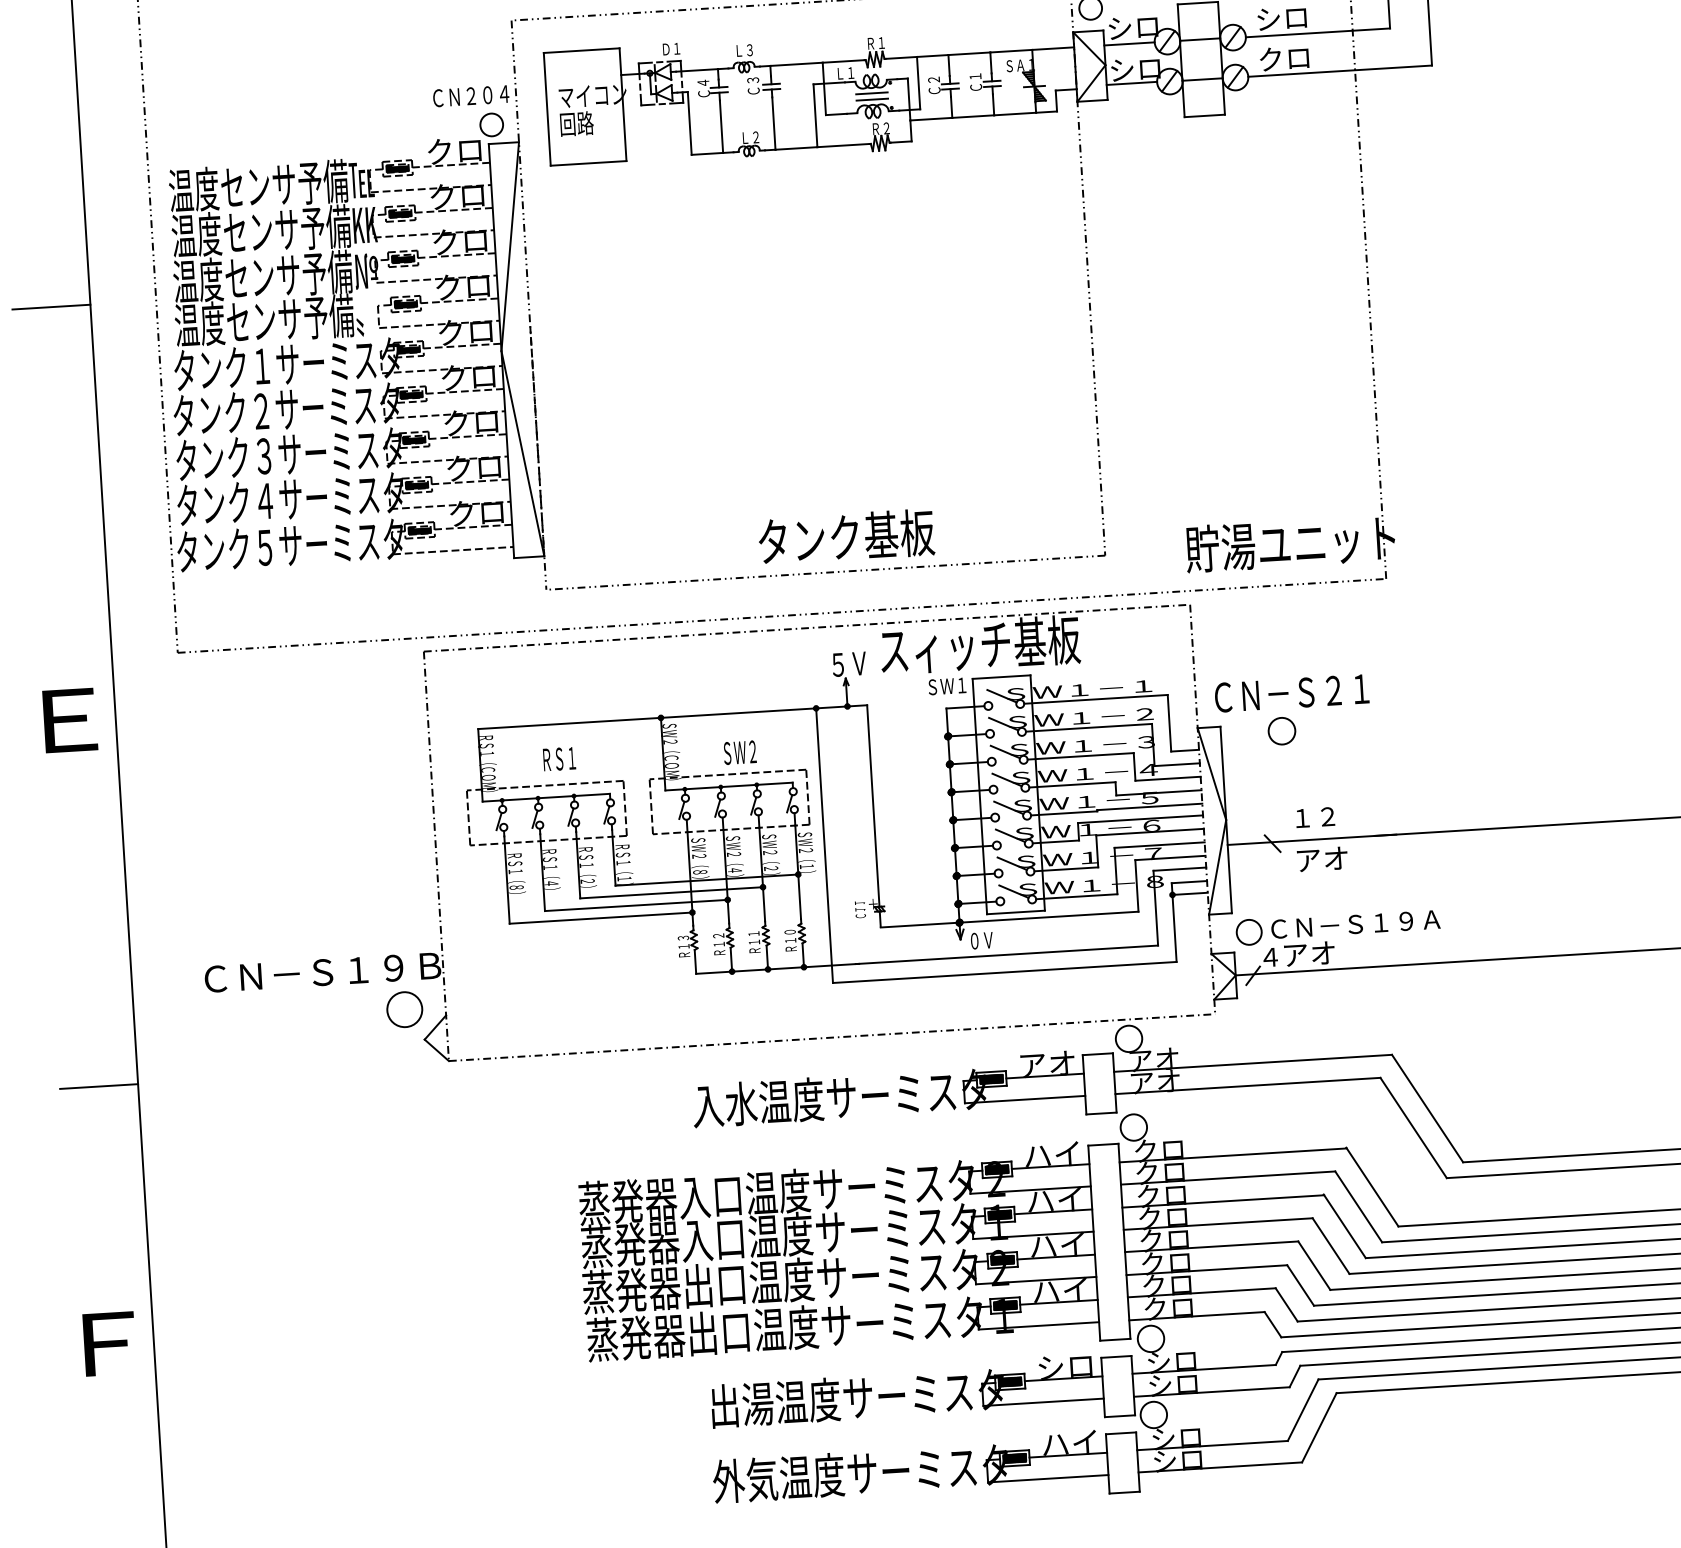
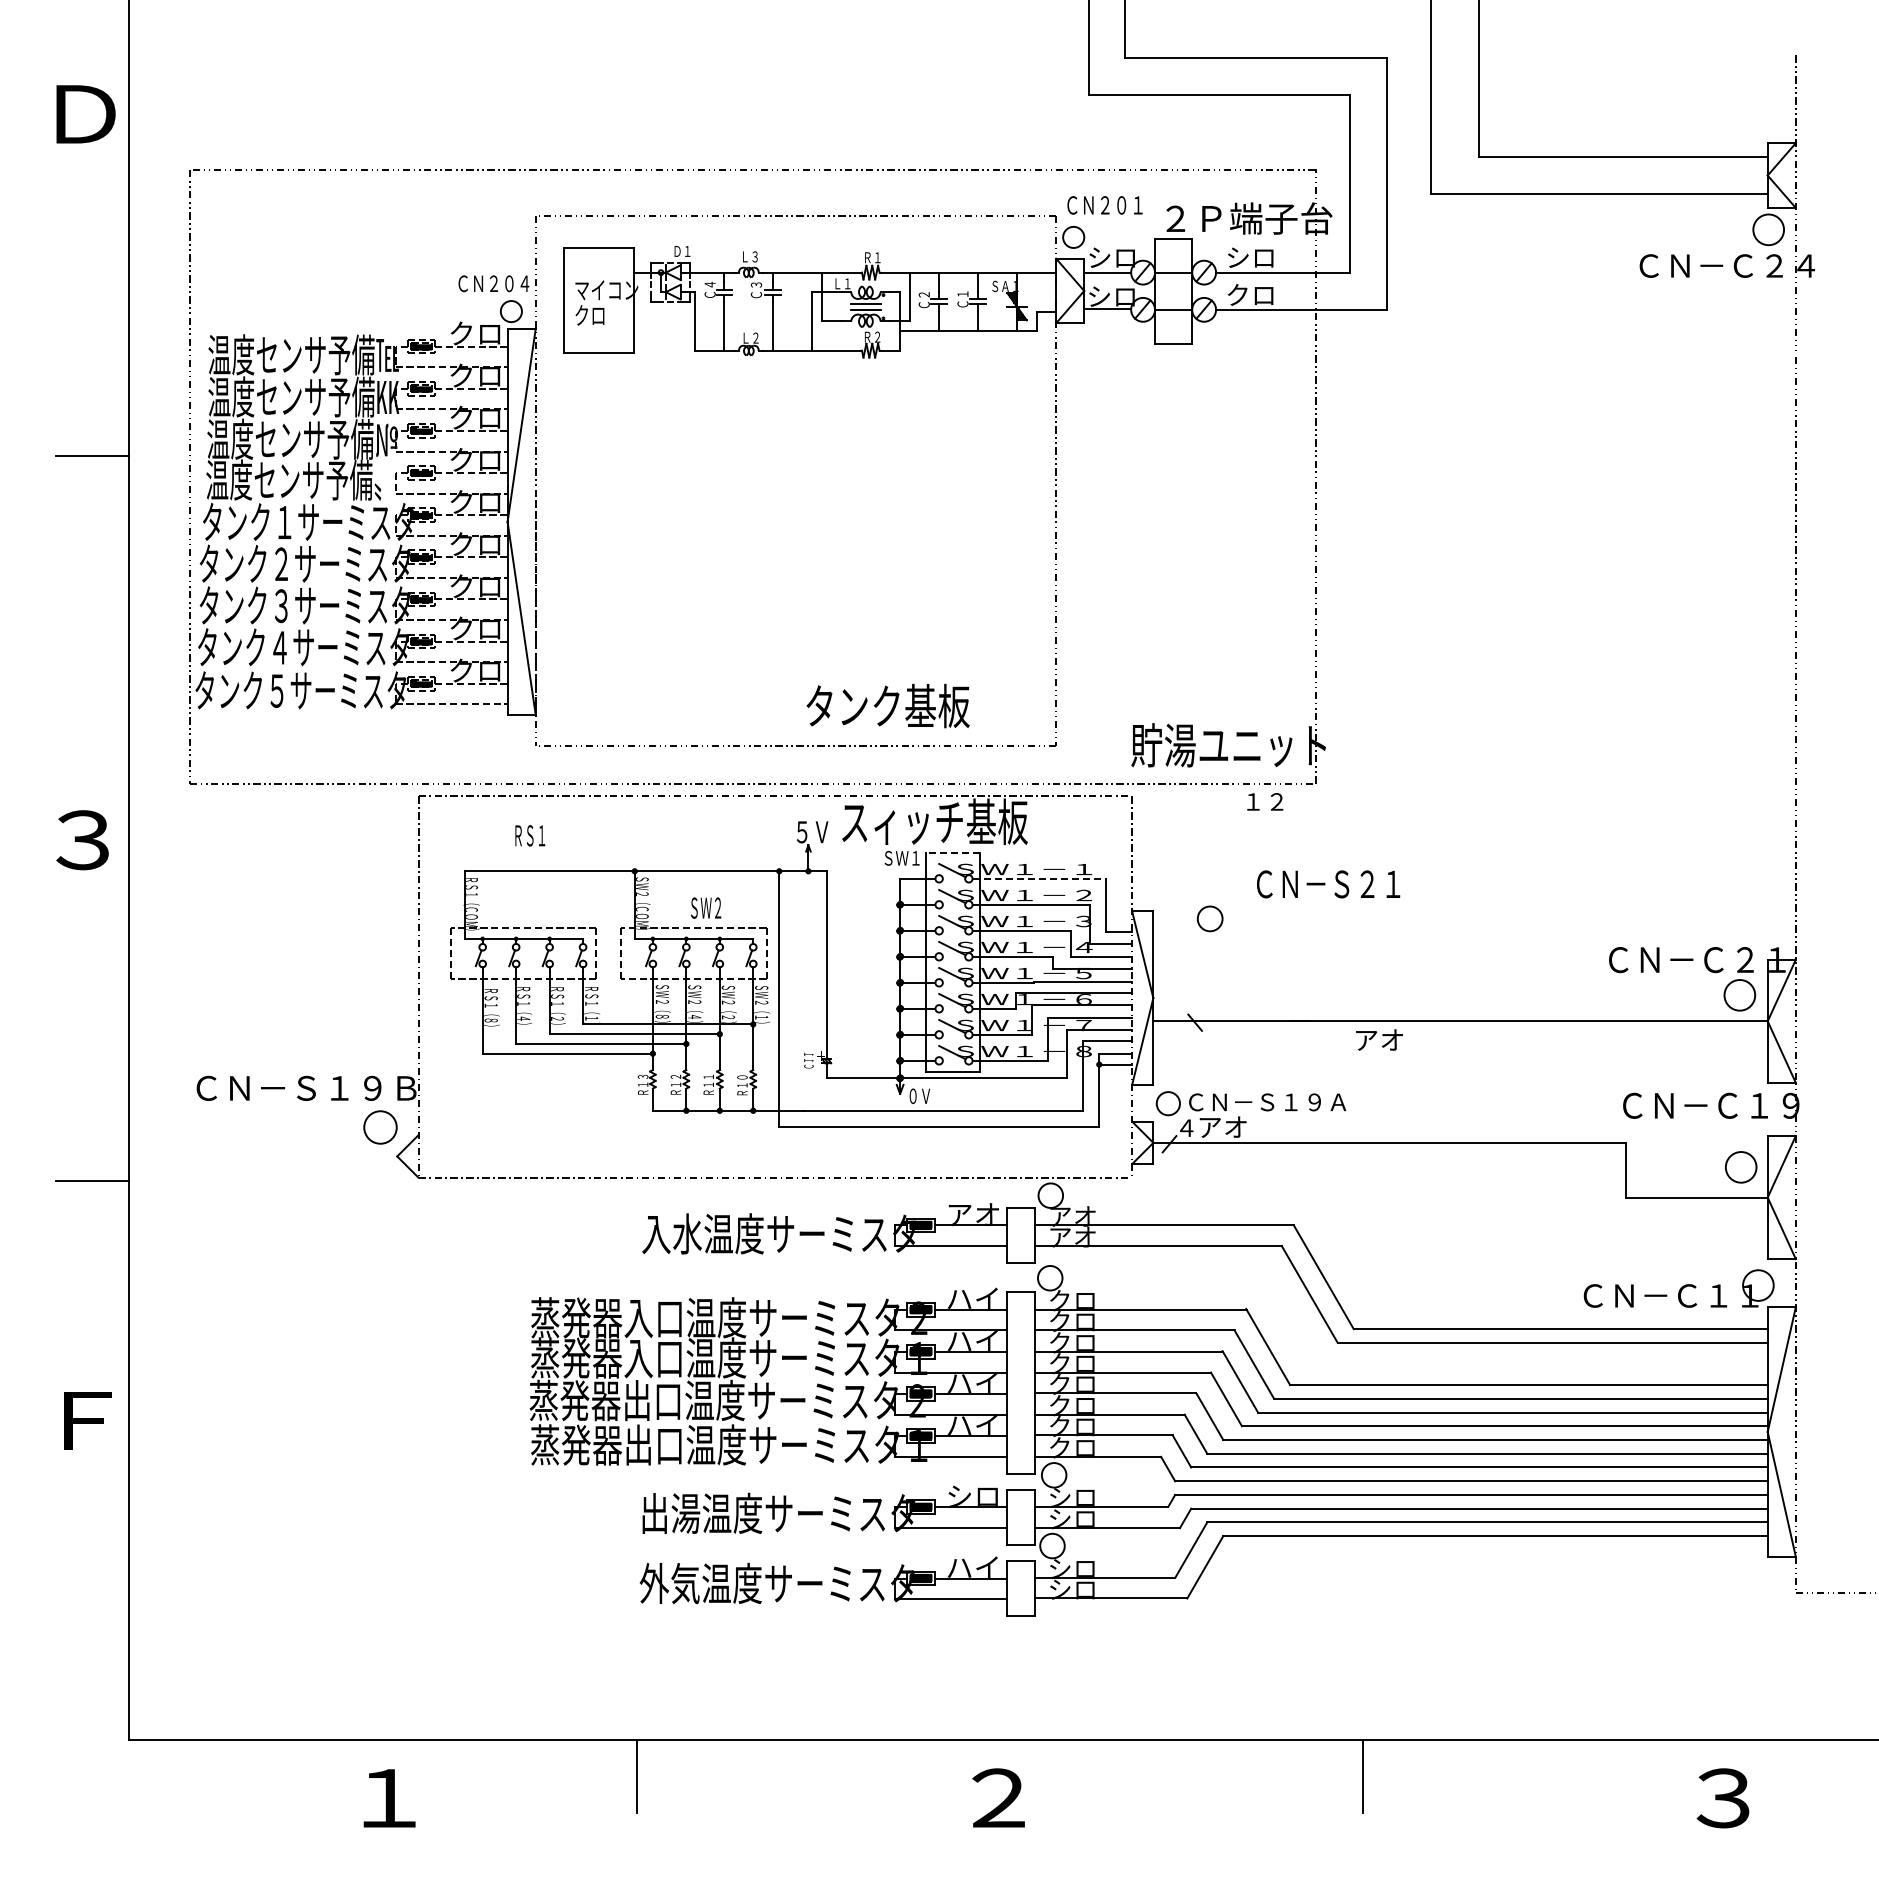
text: (576, 123) -> (590, 315), 回路 -> クロ
text: (845, 537) -> (887, 706), moved
line: (1002, 676) -> (953, 852), solid -> dashed
text: (1291, 693) -> (1328, 884), moved
line: (1096, 699) -> (1039, 878), solid -> dashed
text: (67, 720) -> (83, 840), Ｅ -> ３
text: (559, 758) -> (530, 835), moved
text: (1315, 817) -> (1265, 801), moved
text: (1322, 858) -> (1379, 1039), moved

